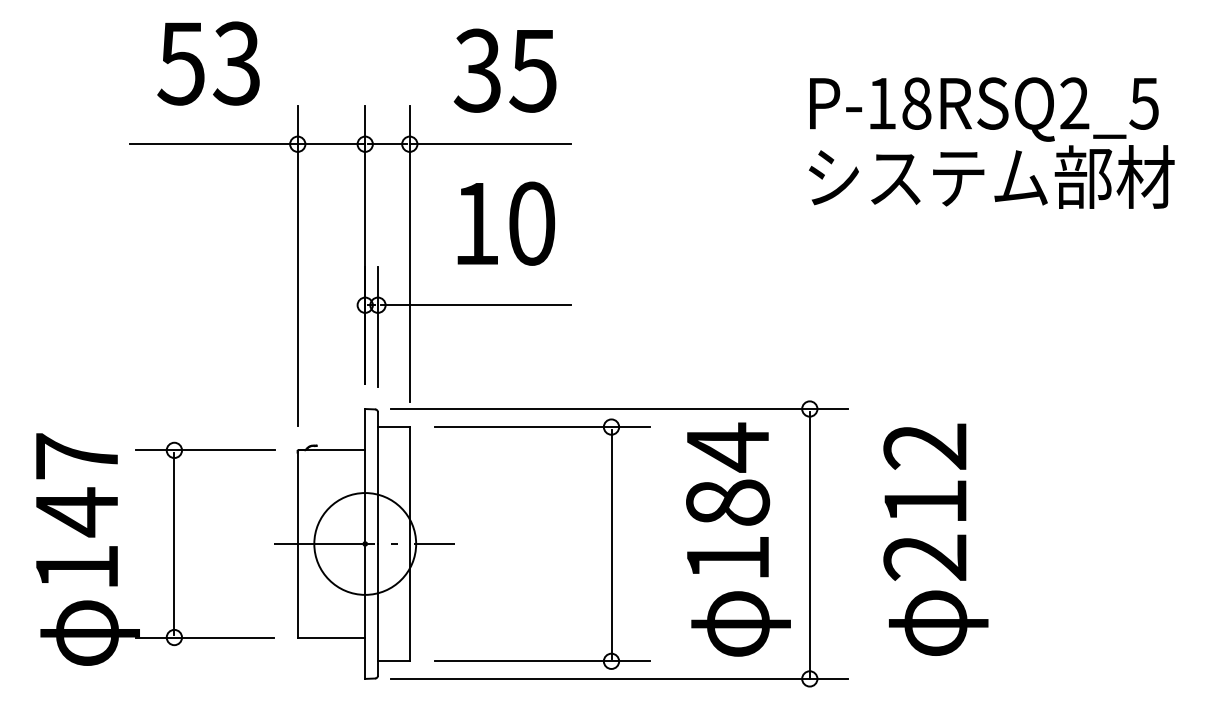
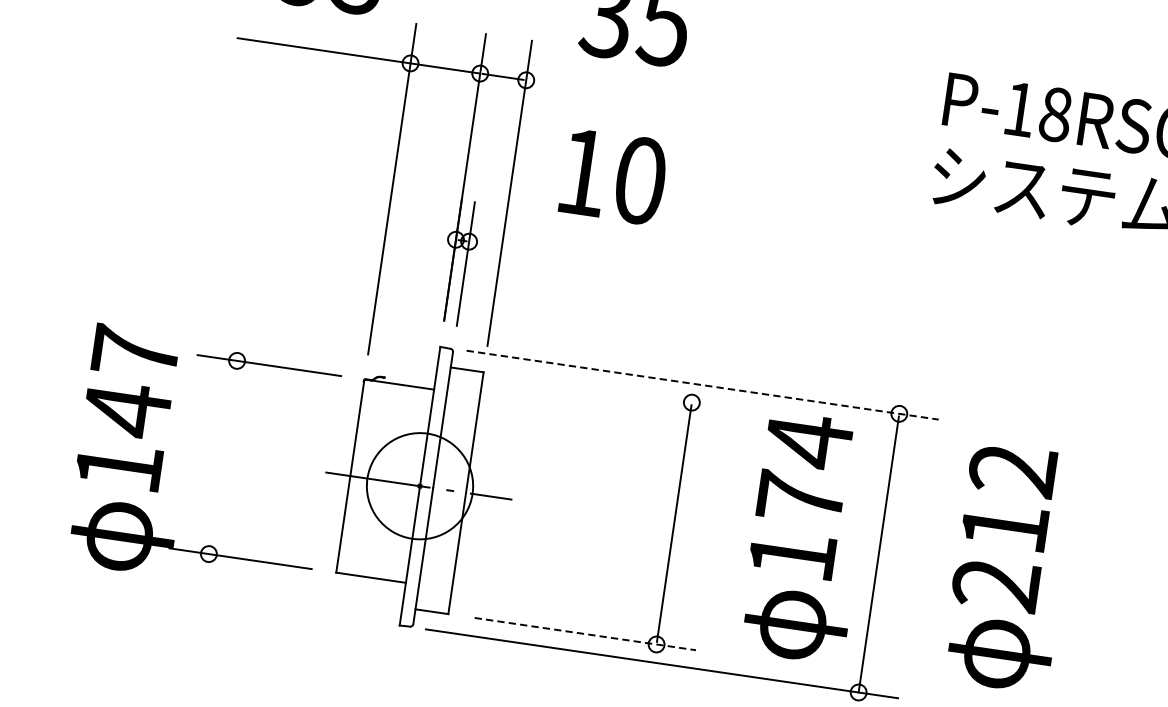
line: (489, 144) -> (608, 92), removed
line: (475, 305) -> (569, 256), removed
line: (619, 409) -> (702, 385), solid -> dashed
line: (542, 427) -> (620, 392), removed
text: (728, 502) -> (801, 498), 184 -> 174
line: (174, 543) -> (223, 457), removed
line: (542, 661) -> (585, 634), solid -> dashed

